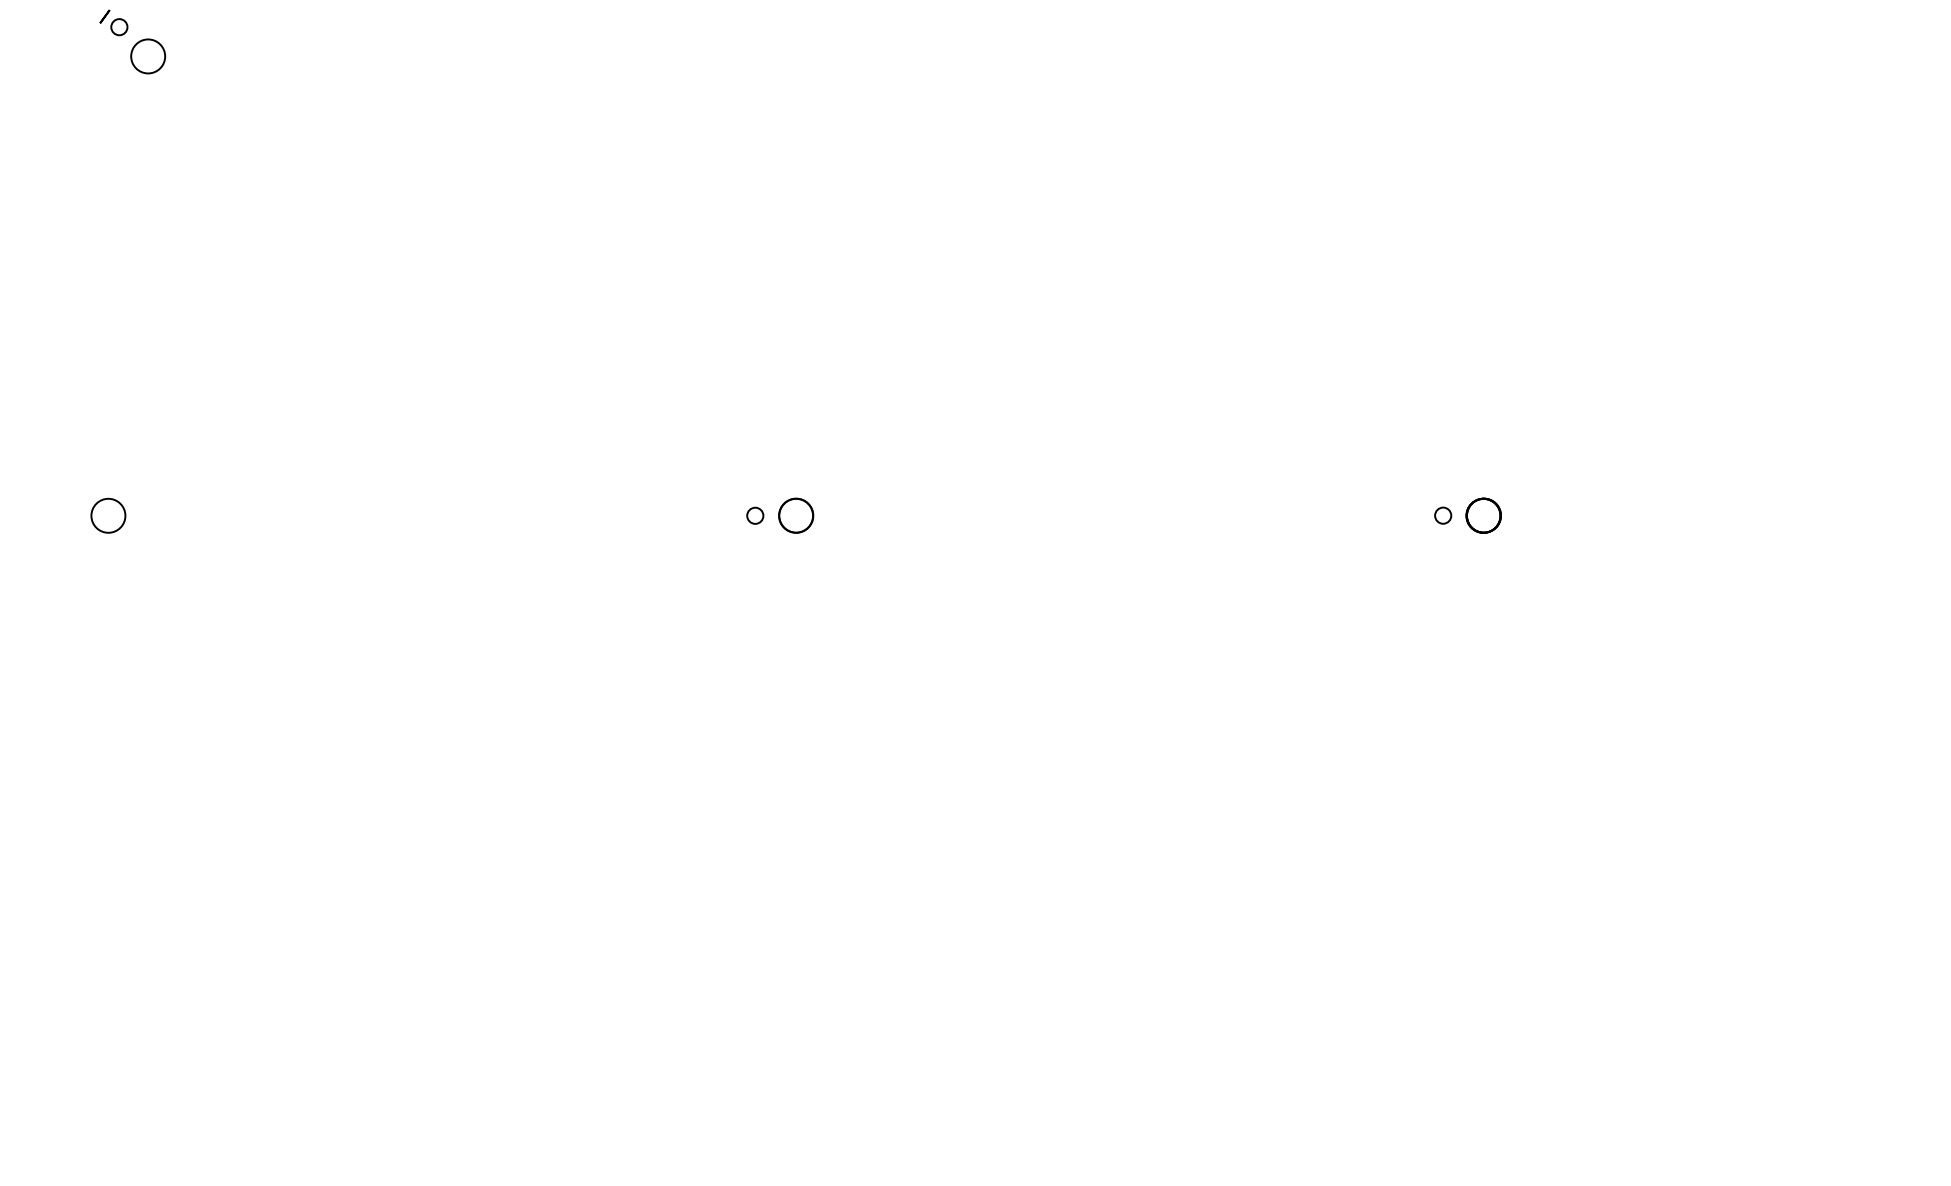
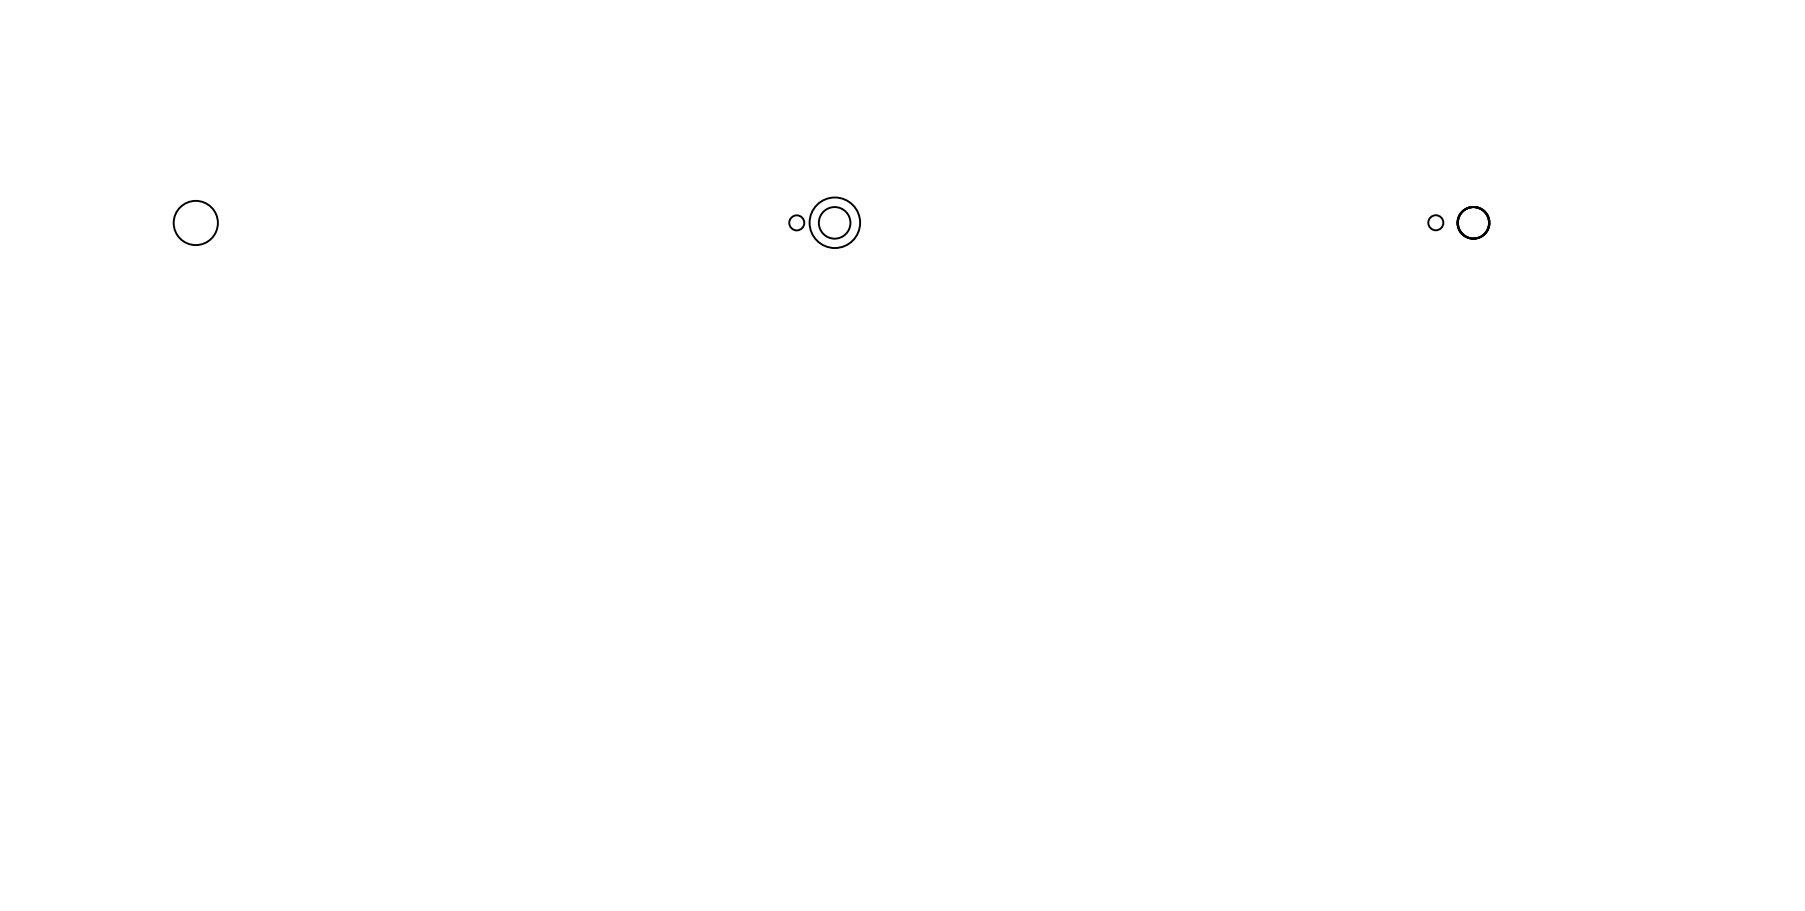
circle: (108, 515) -> (195, 222), size x1.4
circle: (796, 515) -> (835, 222), size x1.6

